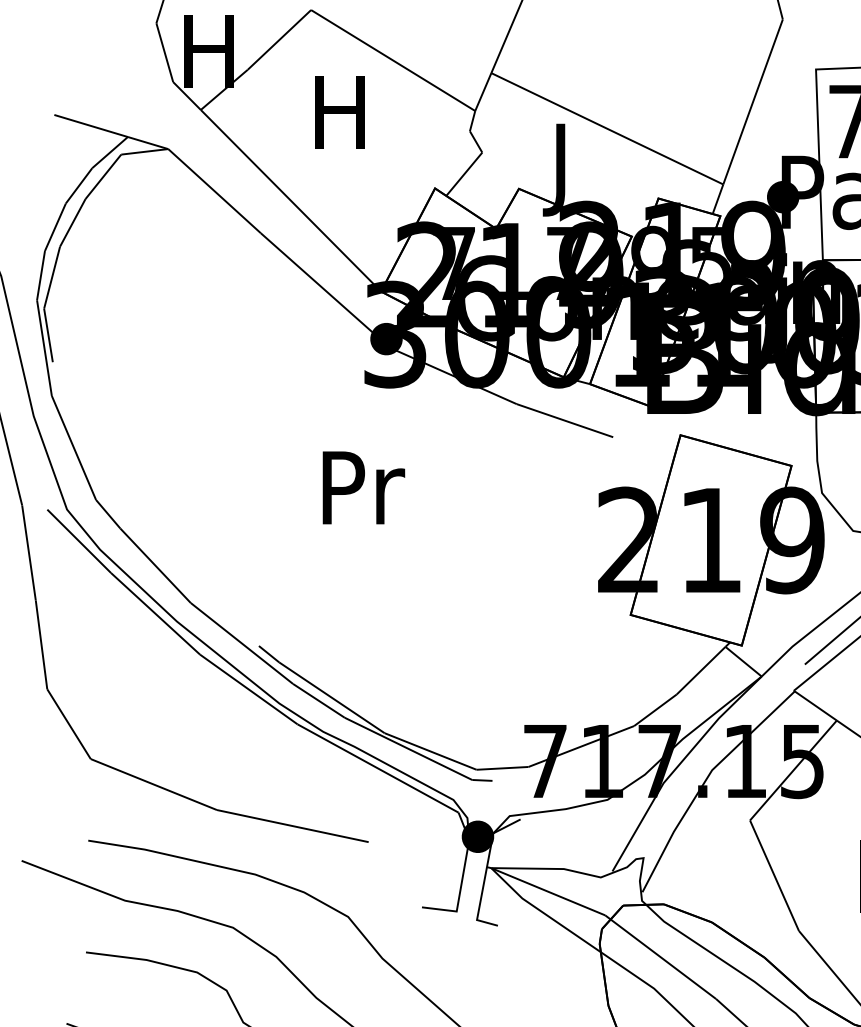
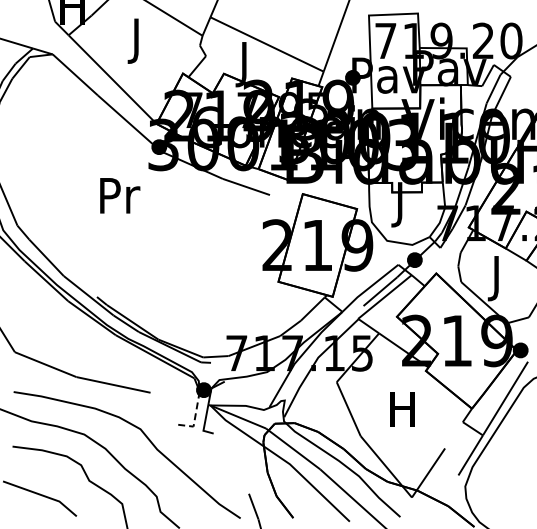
text: (339, 120) -> (136, 40), H -> J
text: (364, 487) -> (120, 195), moved
line: (458, 894) -> (194, 418), solid -> dashed

